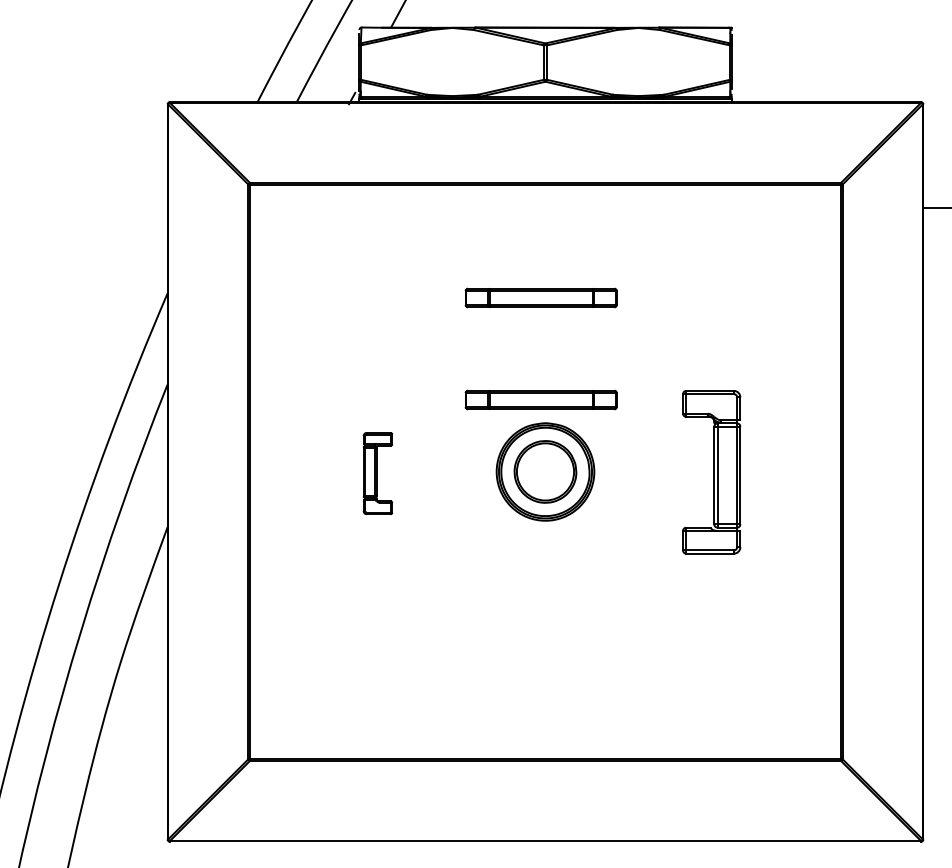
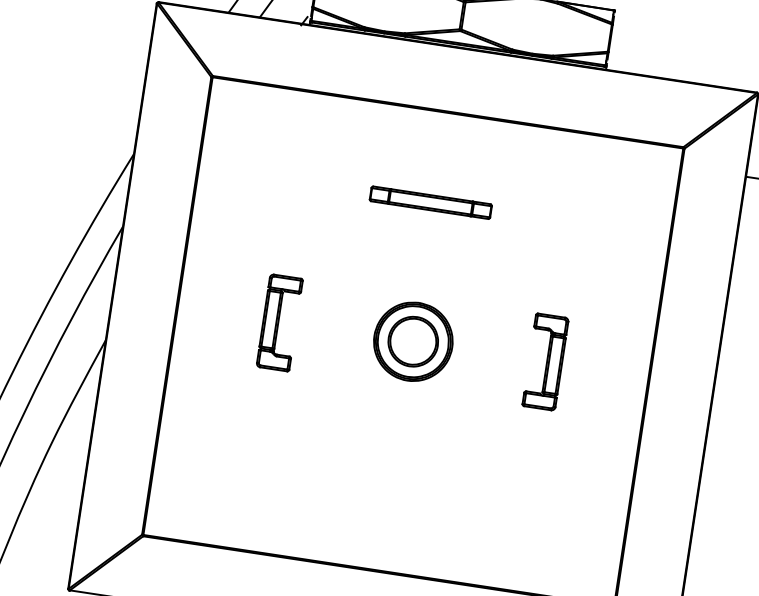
part: (540, 399) -> (418, 283), removed
part: (711, 472) -> (545, 362), size x0.71
part: (377, 473) -> (279, 322), size x1.43

